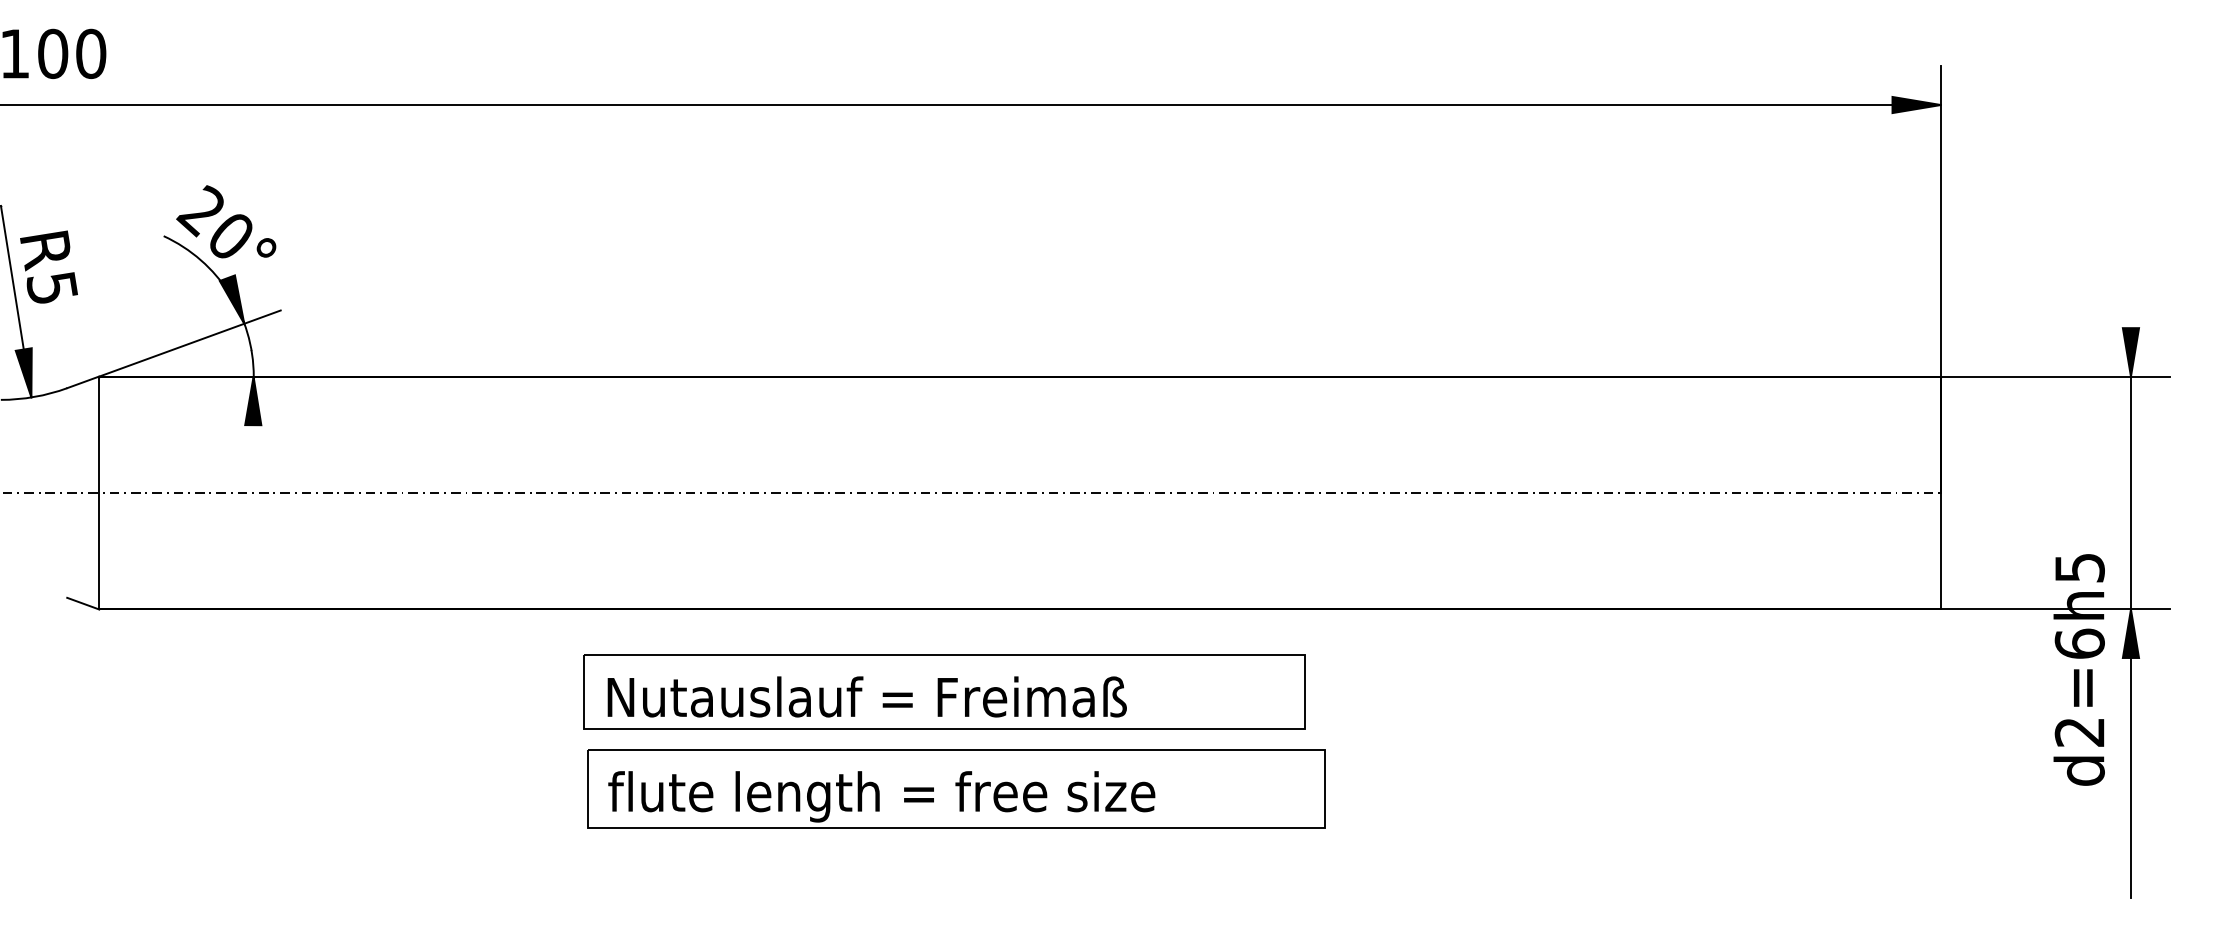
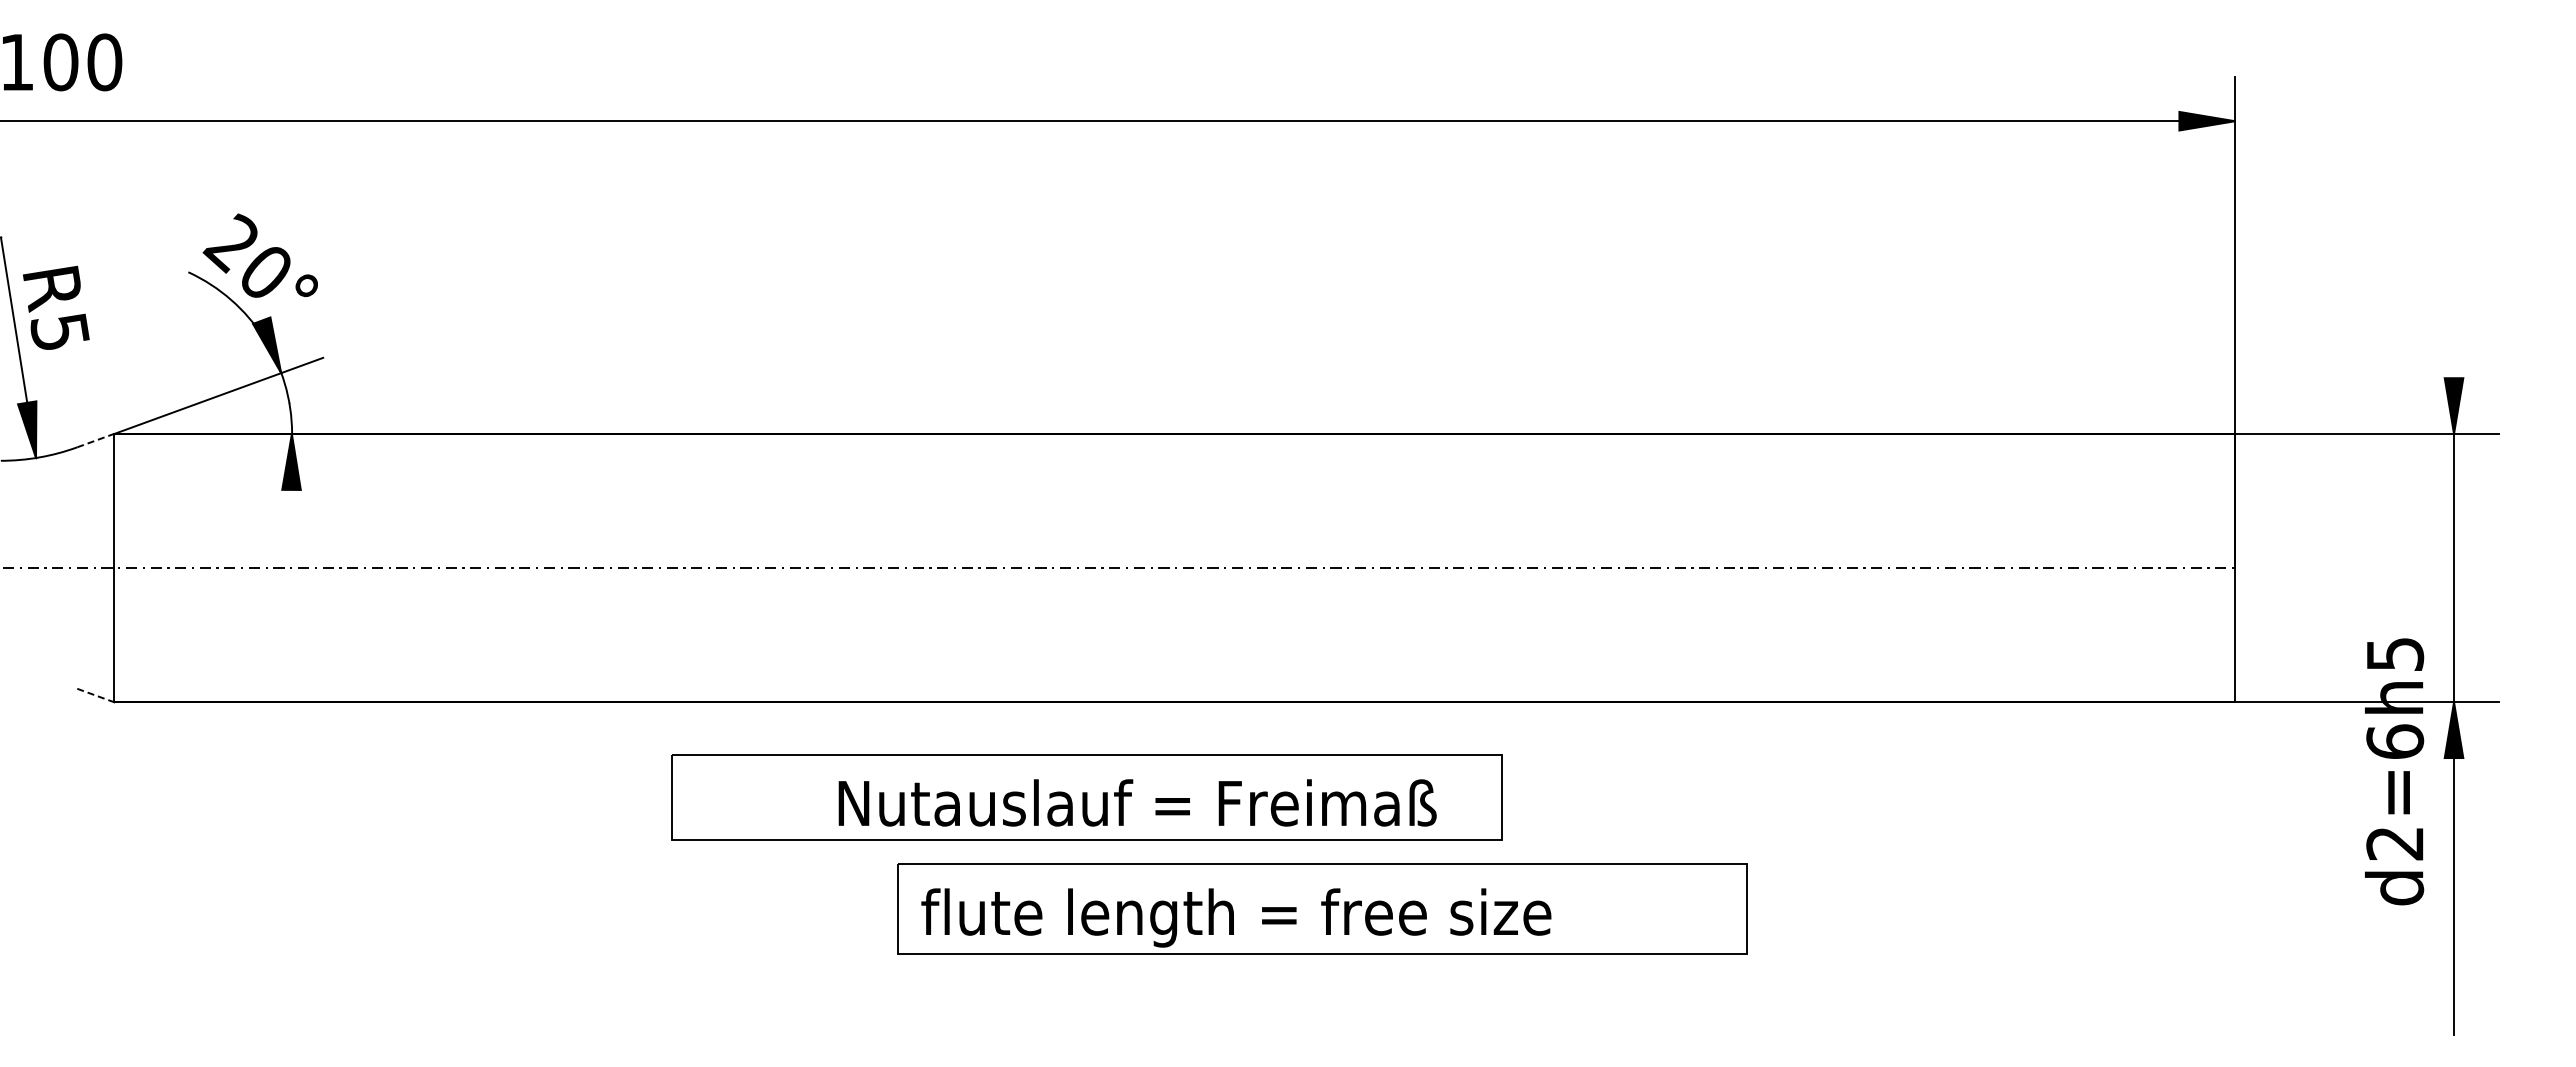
line: (83, 382) -> (96, 440), solid -> dashed
line: (83, 603) -> (96, 695), solid -> dashed
text: (867, 696) -> (1137, 802), moved
part: (956, 788) -> (1322, 908), moved

